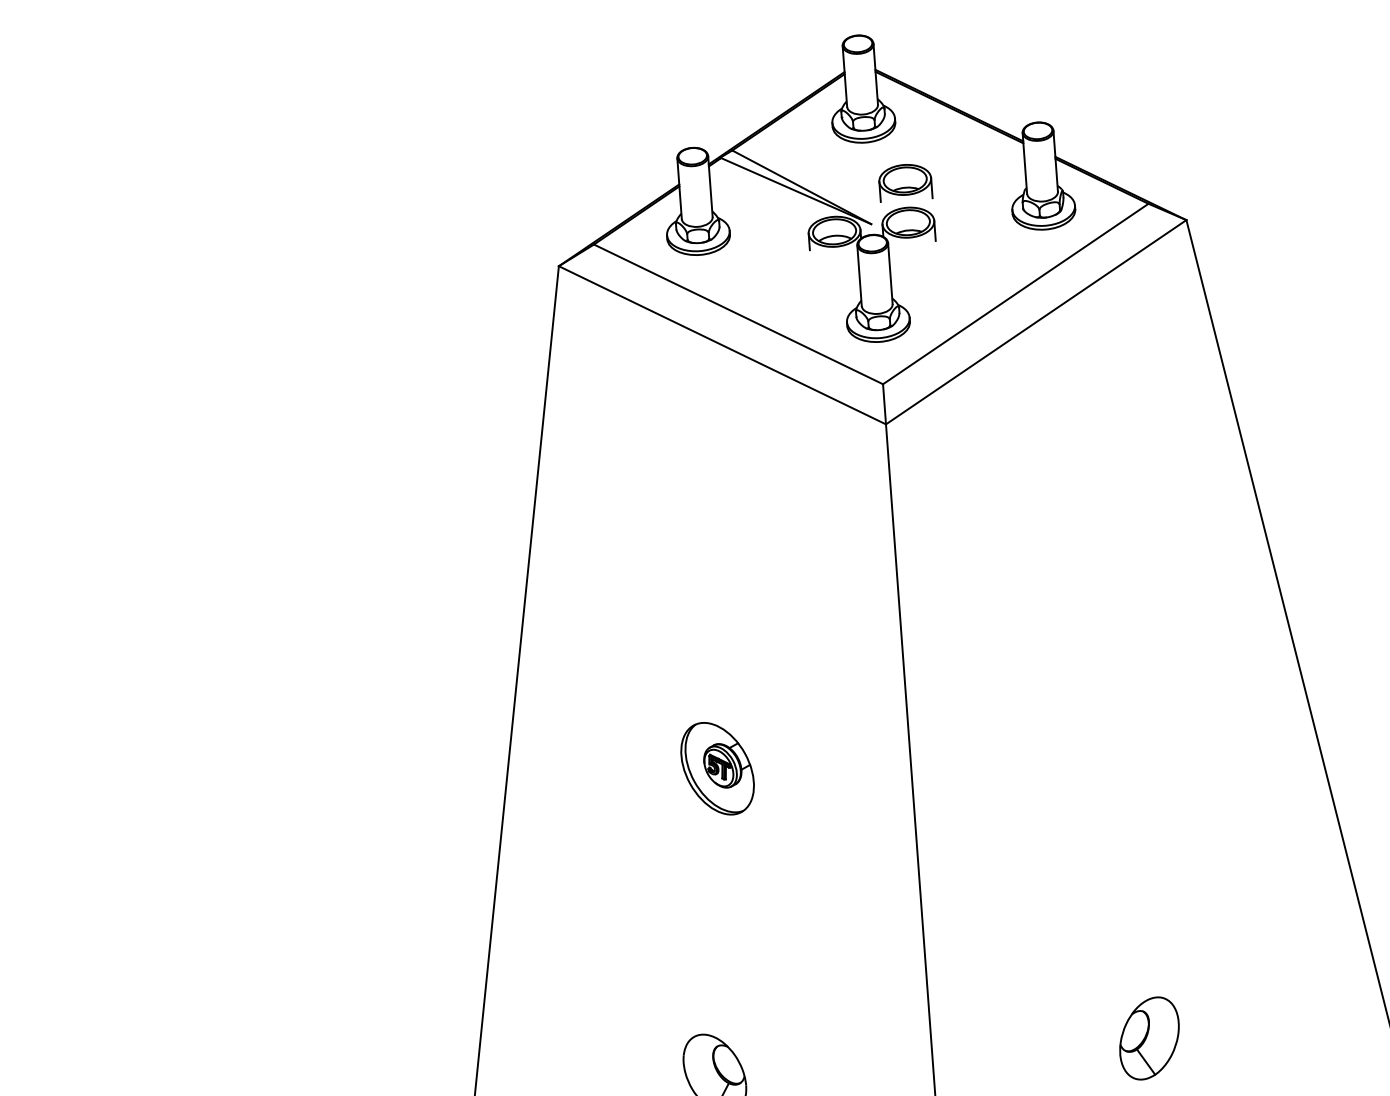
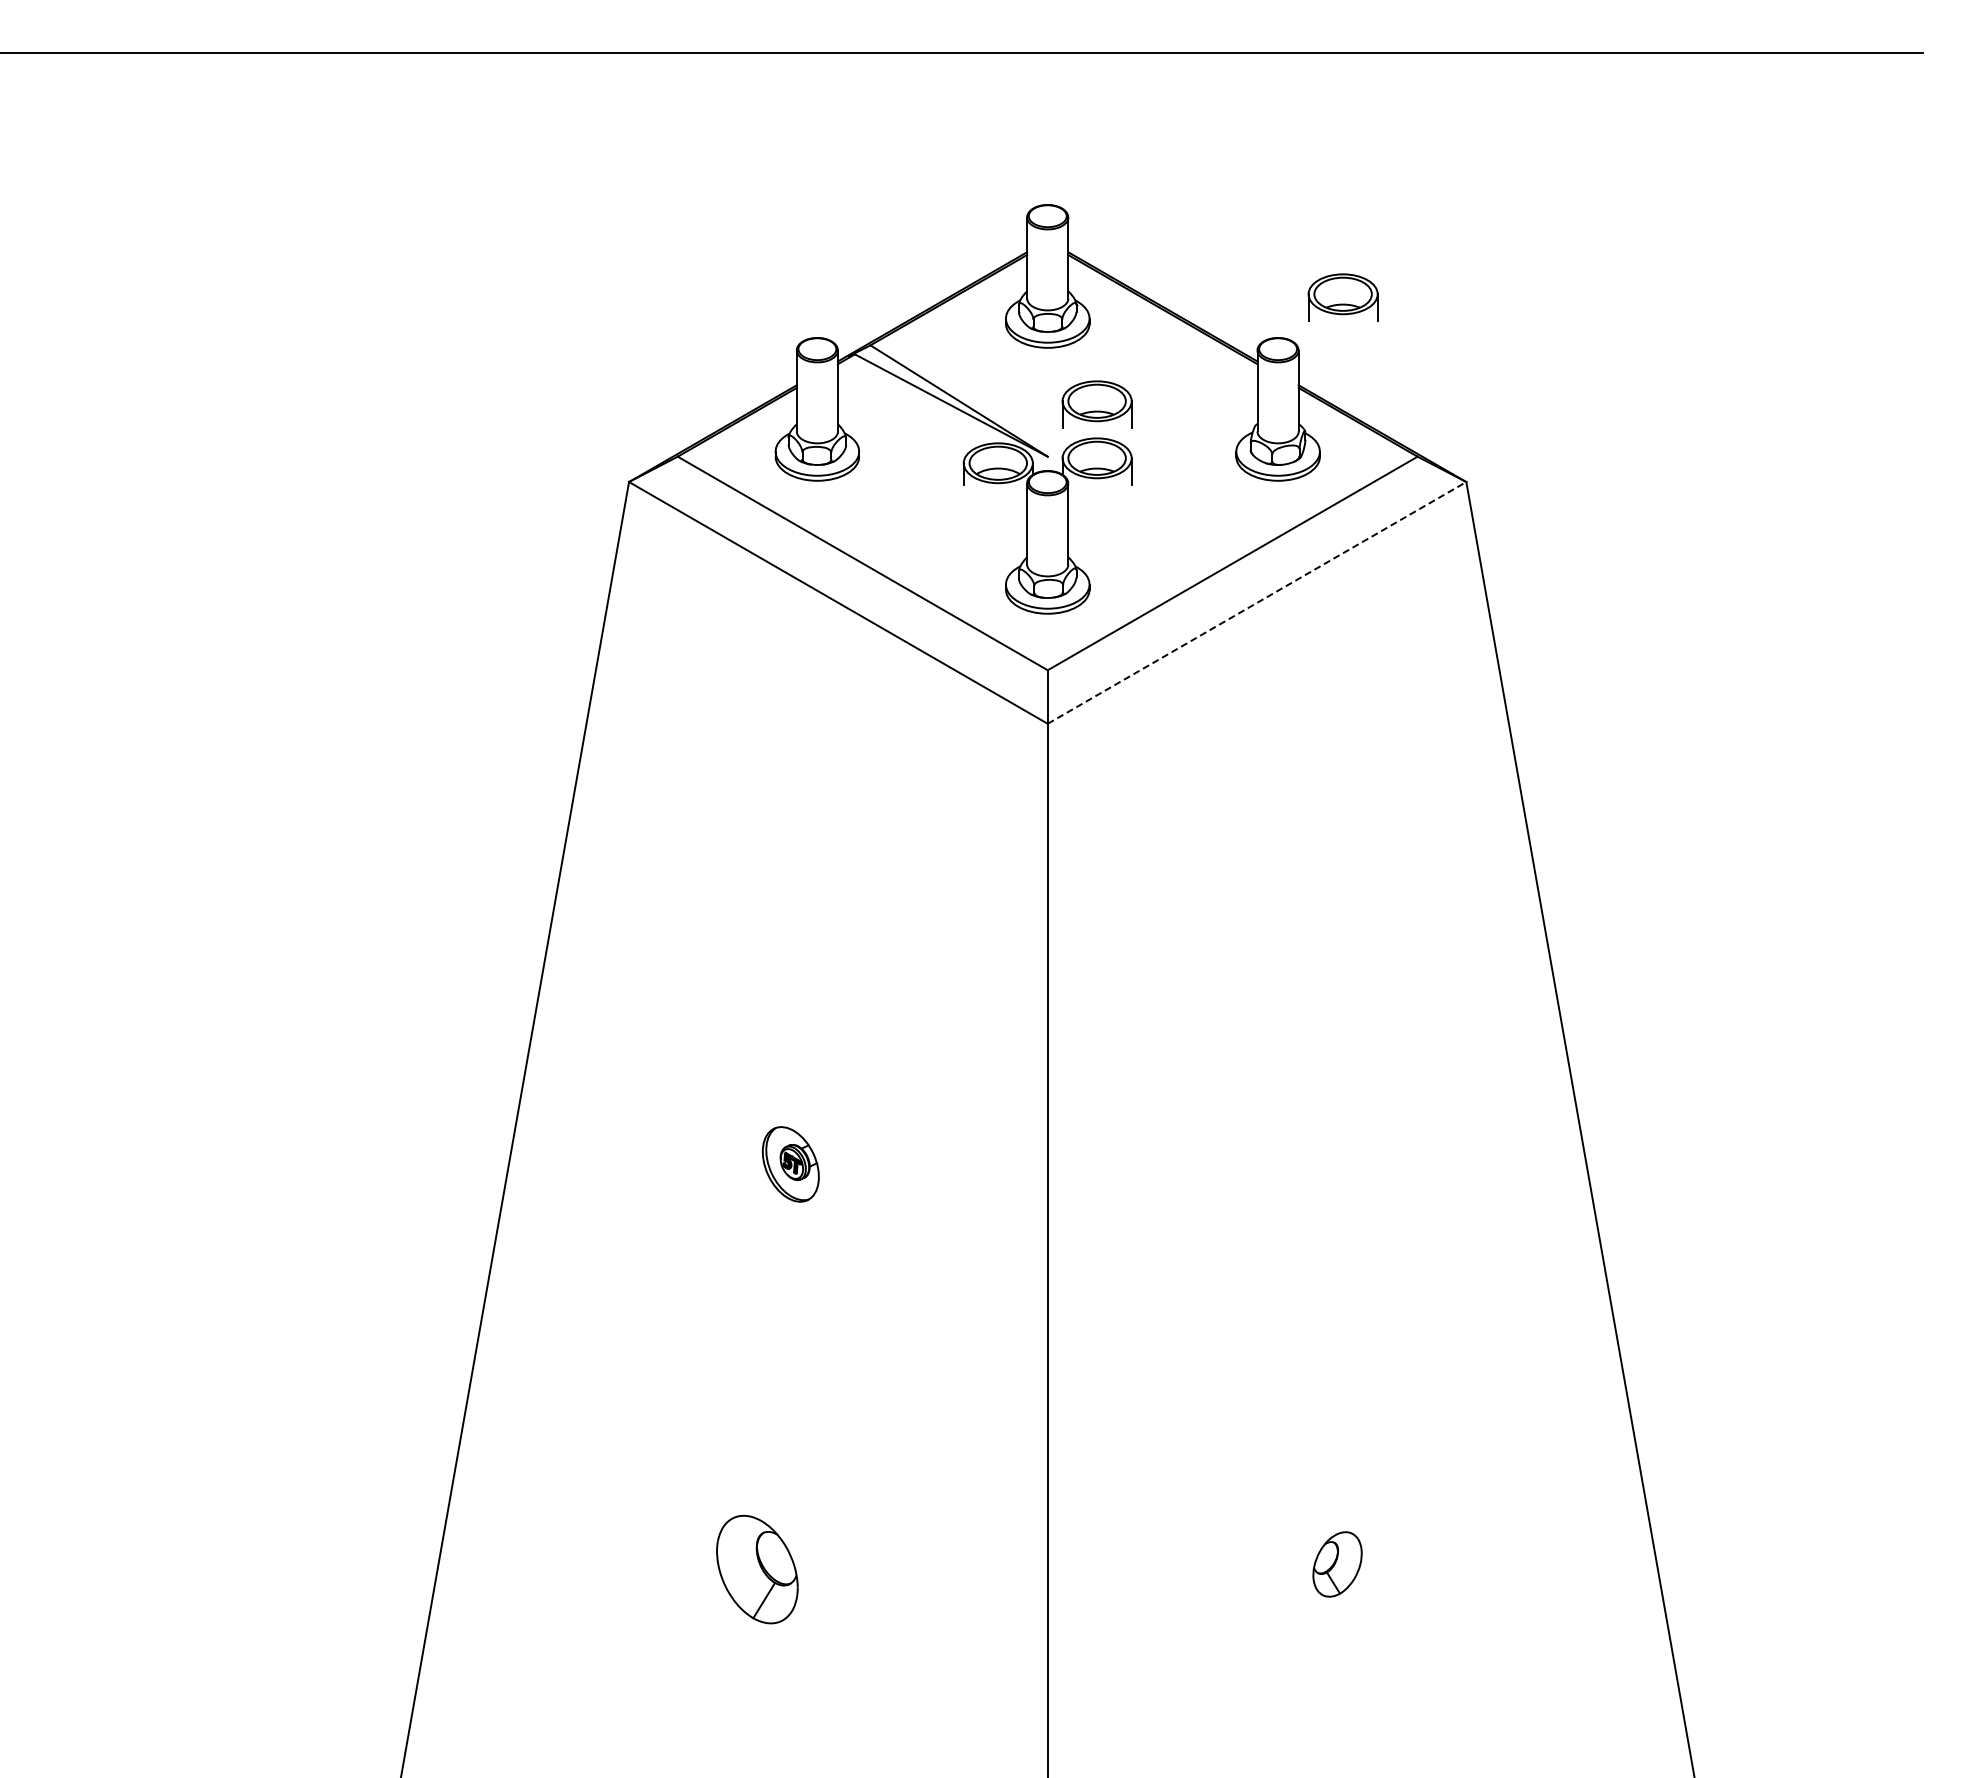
part: (1083, 88) -> (1342, 297), added
line: (1036, 321) -> (1257, 602), solid -> dashed
part: (717, 768) -> (790, 1164), size x0.6
part: (1149, 1038) -> (1337, 1564), size x0.6

